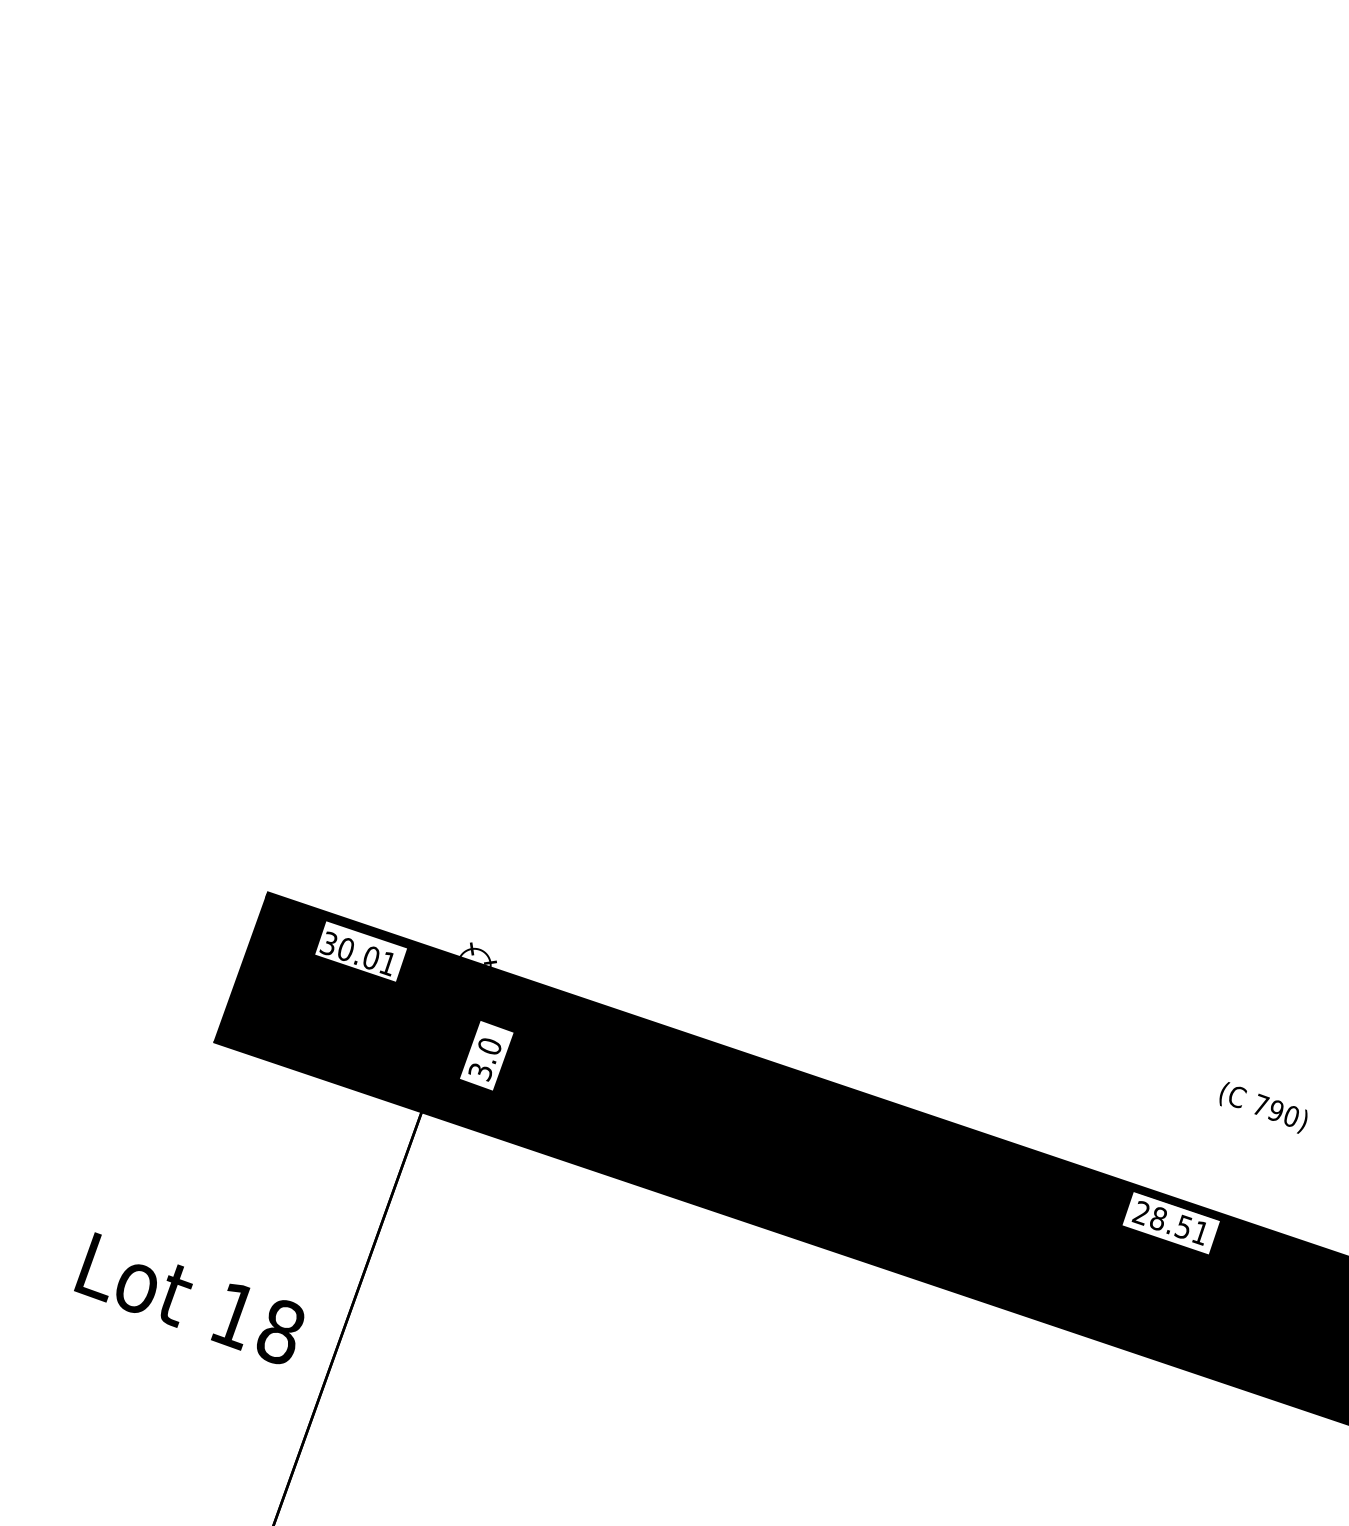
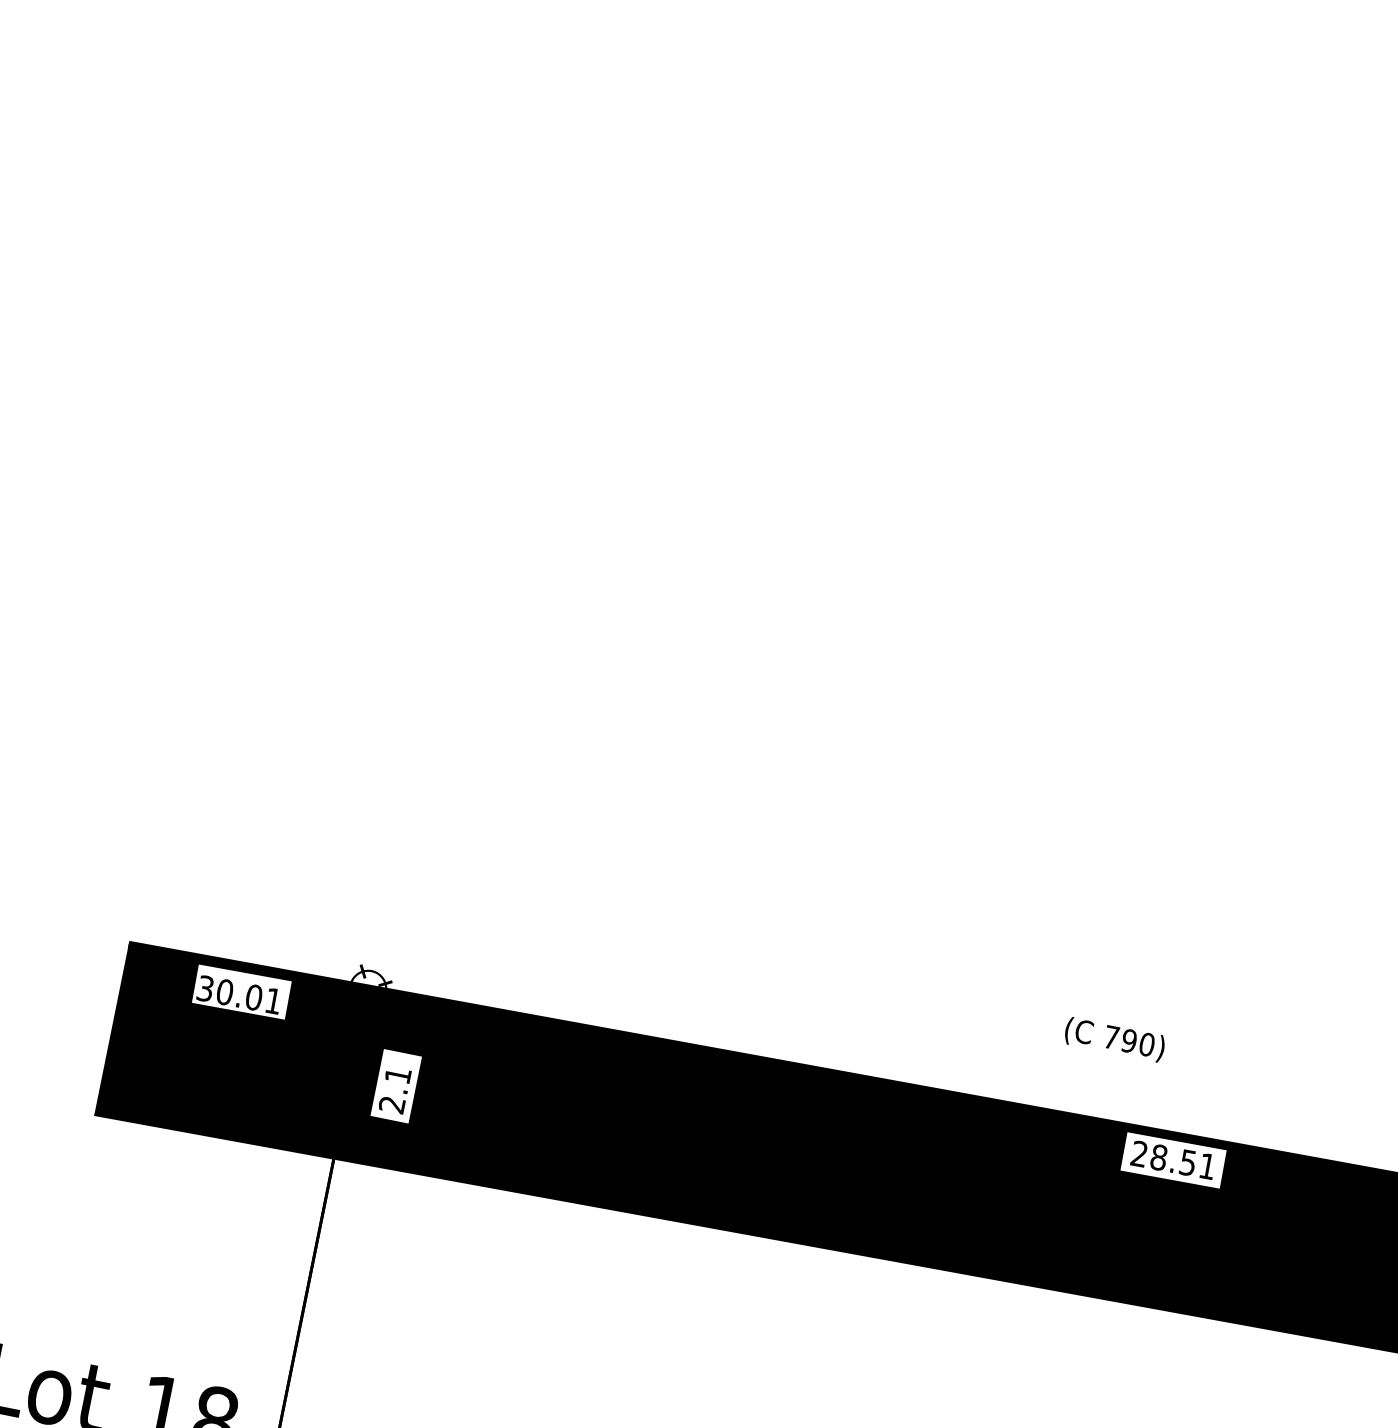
text: (485, 1059) -> (395, 1090), 3.0 -> 2.1
text: (1263, 1107) -> (1114, 1039), moved

